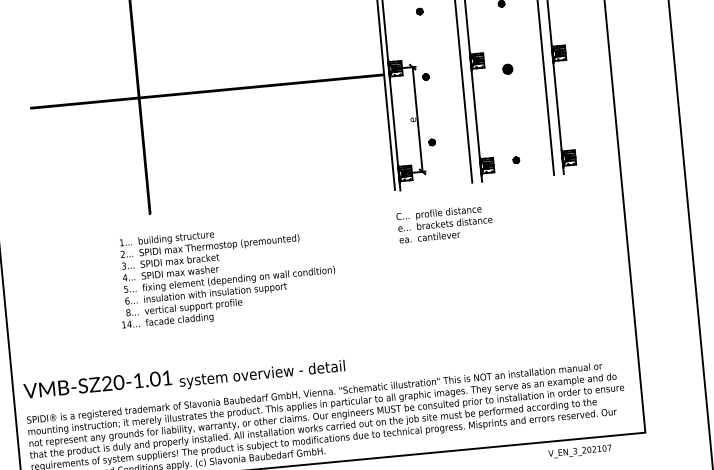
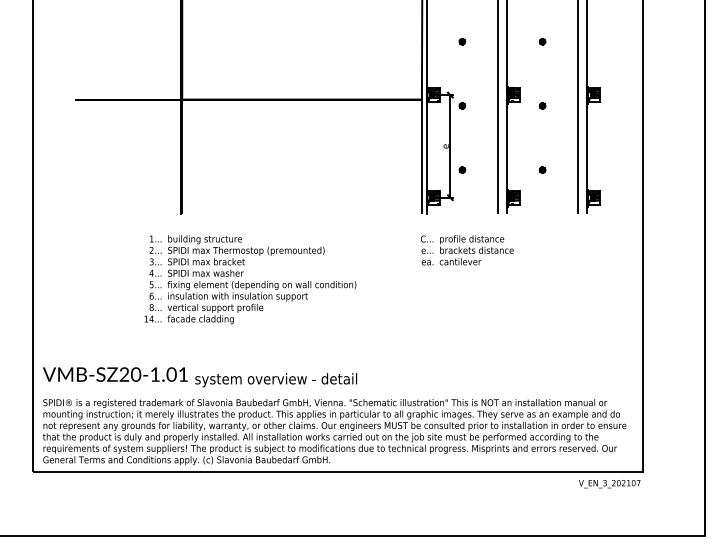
part: (507, 68) -> (542, 105), size x0.62
part: (516, 159) -> (542, 169), moved
text: (579, 452) -> (609, 484), moved

